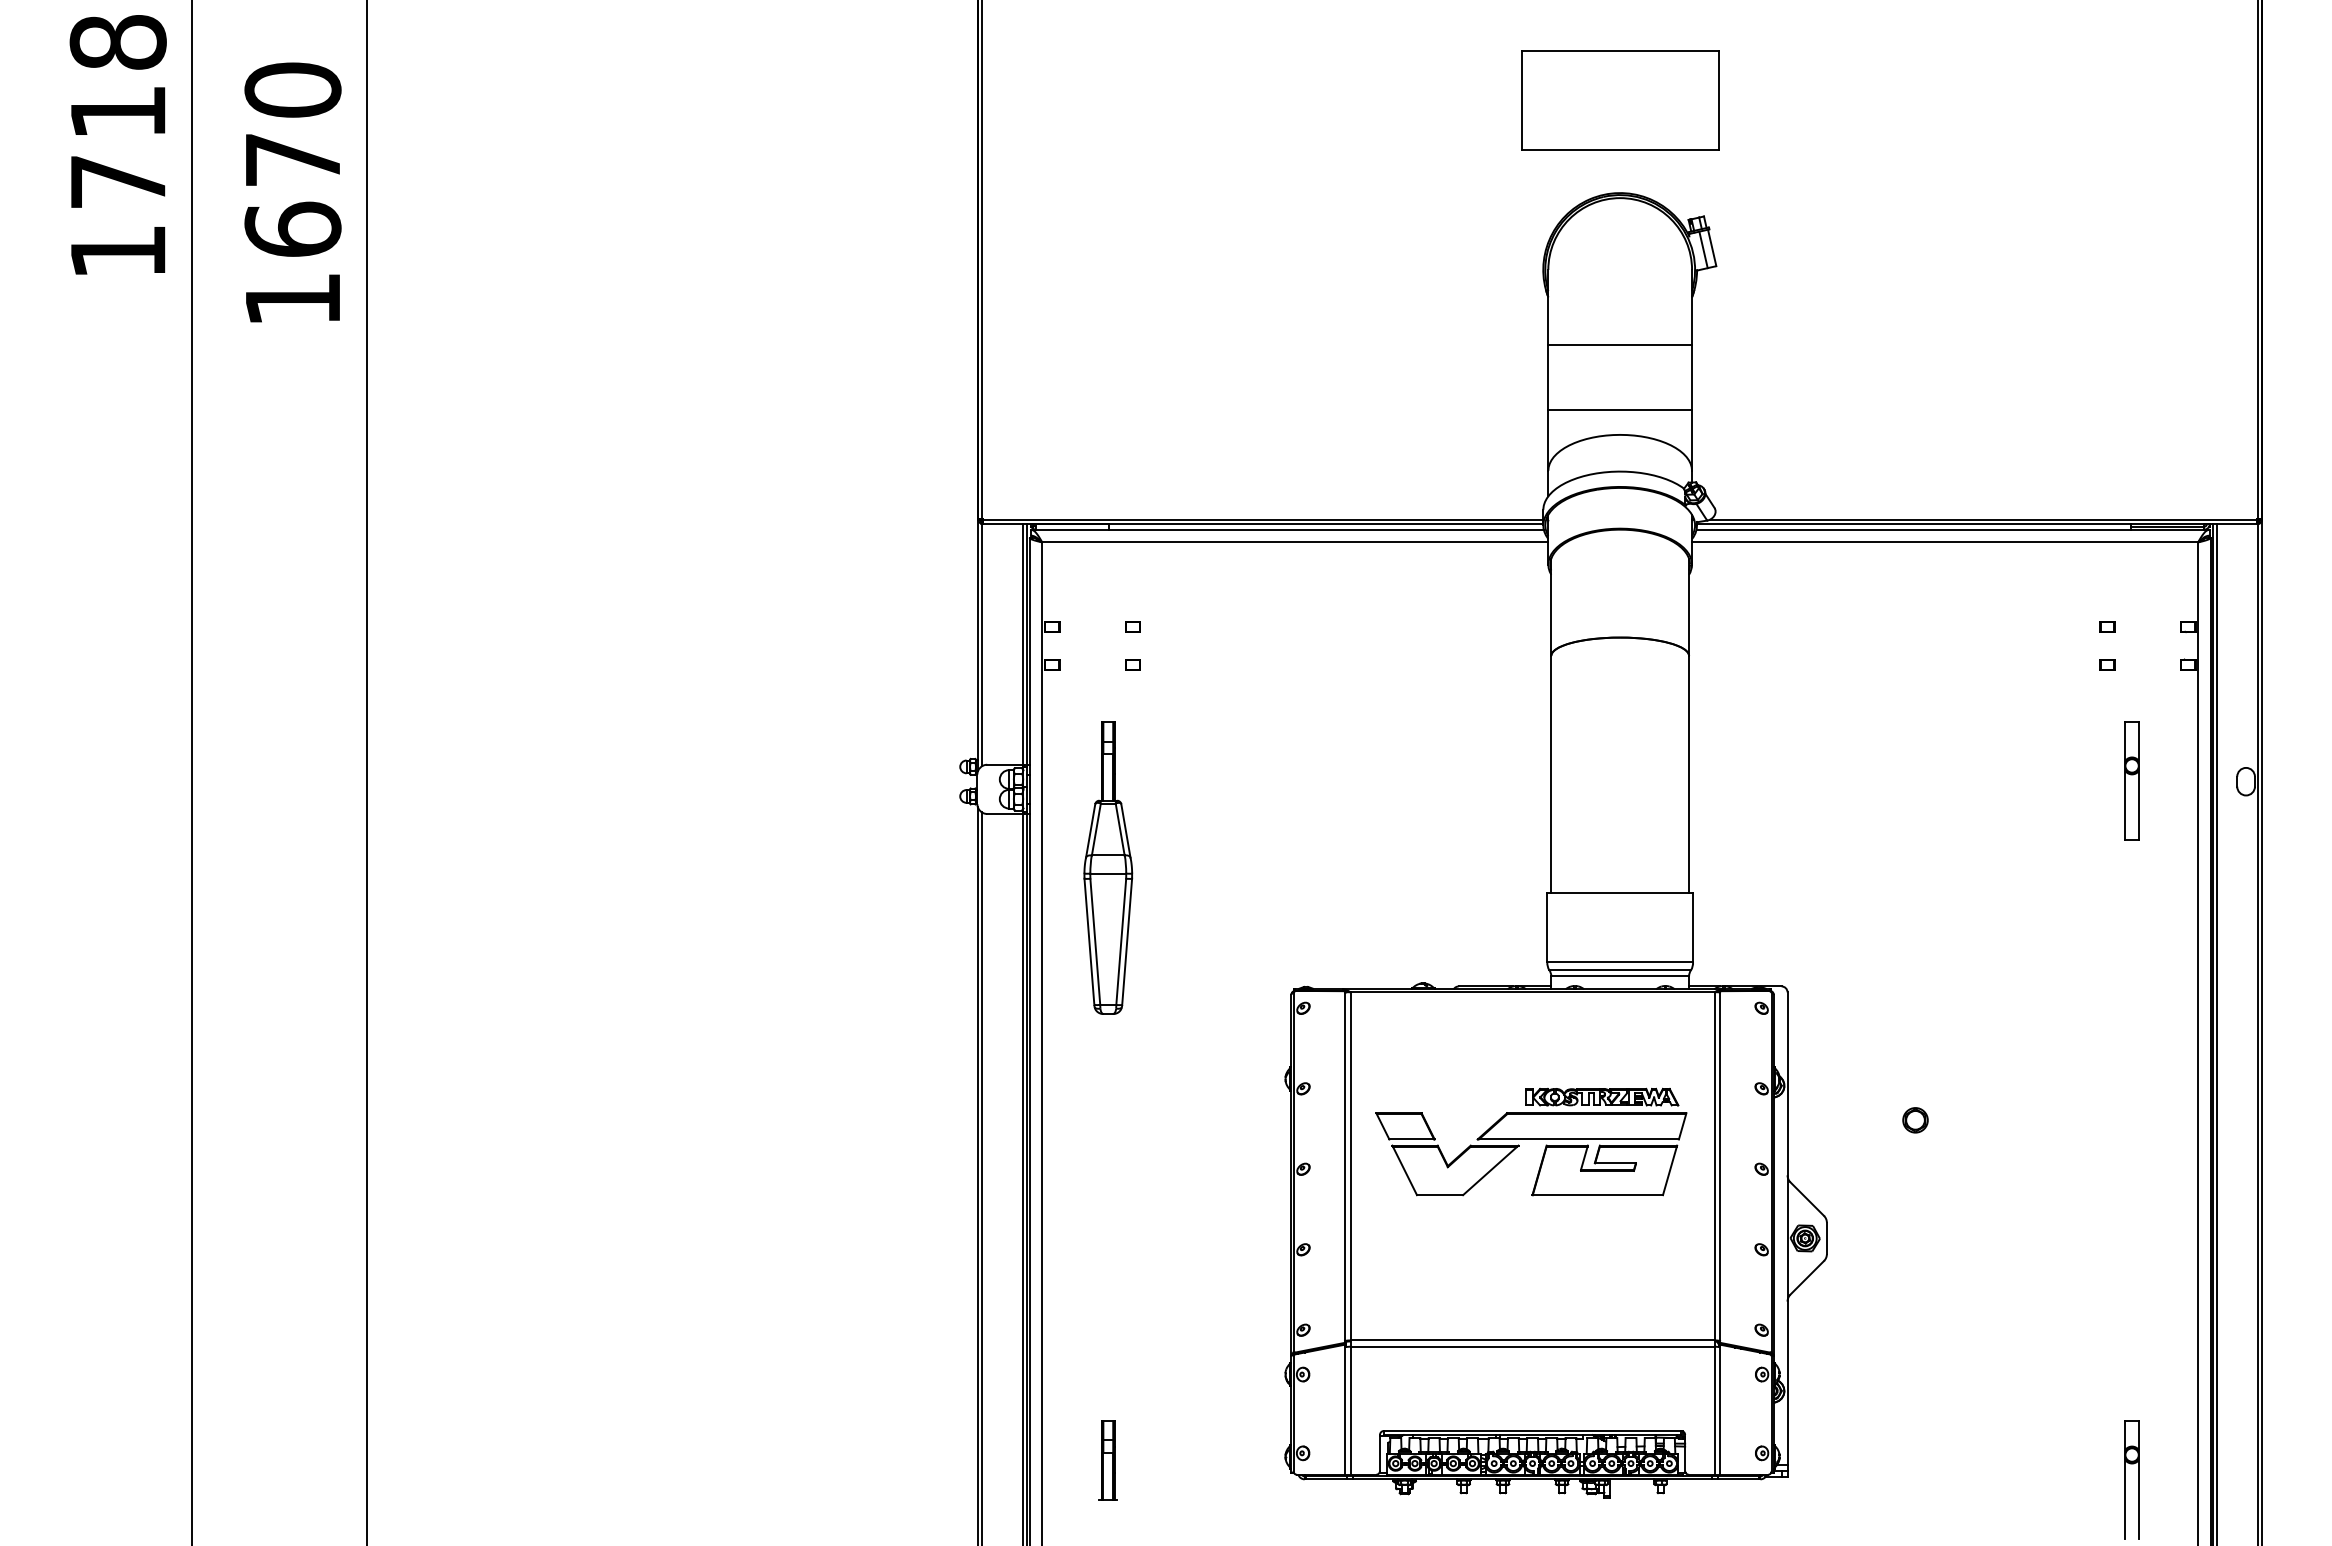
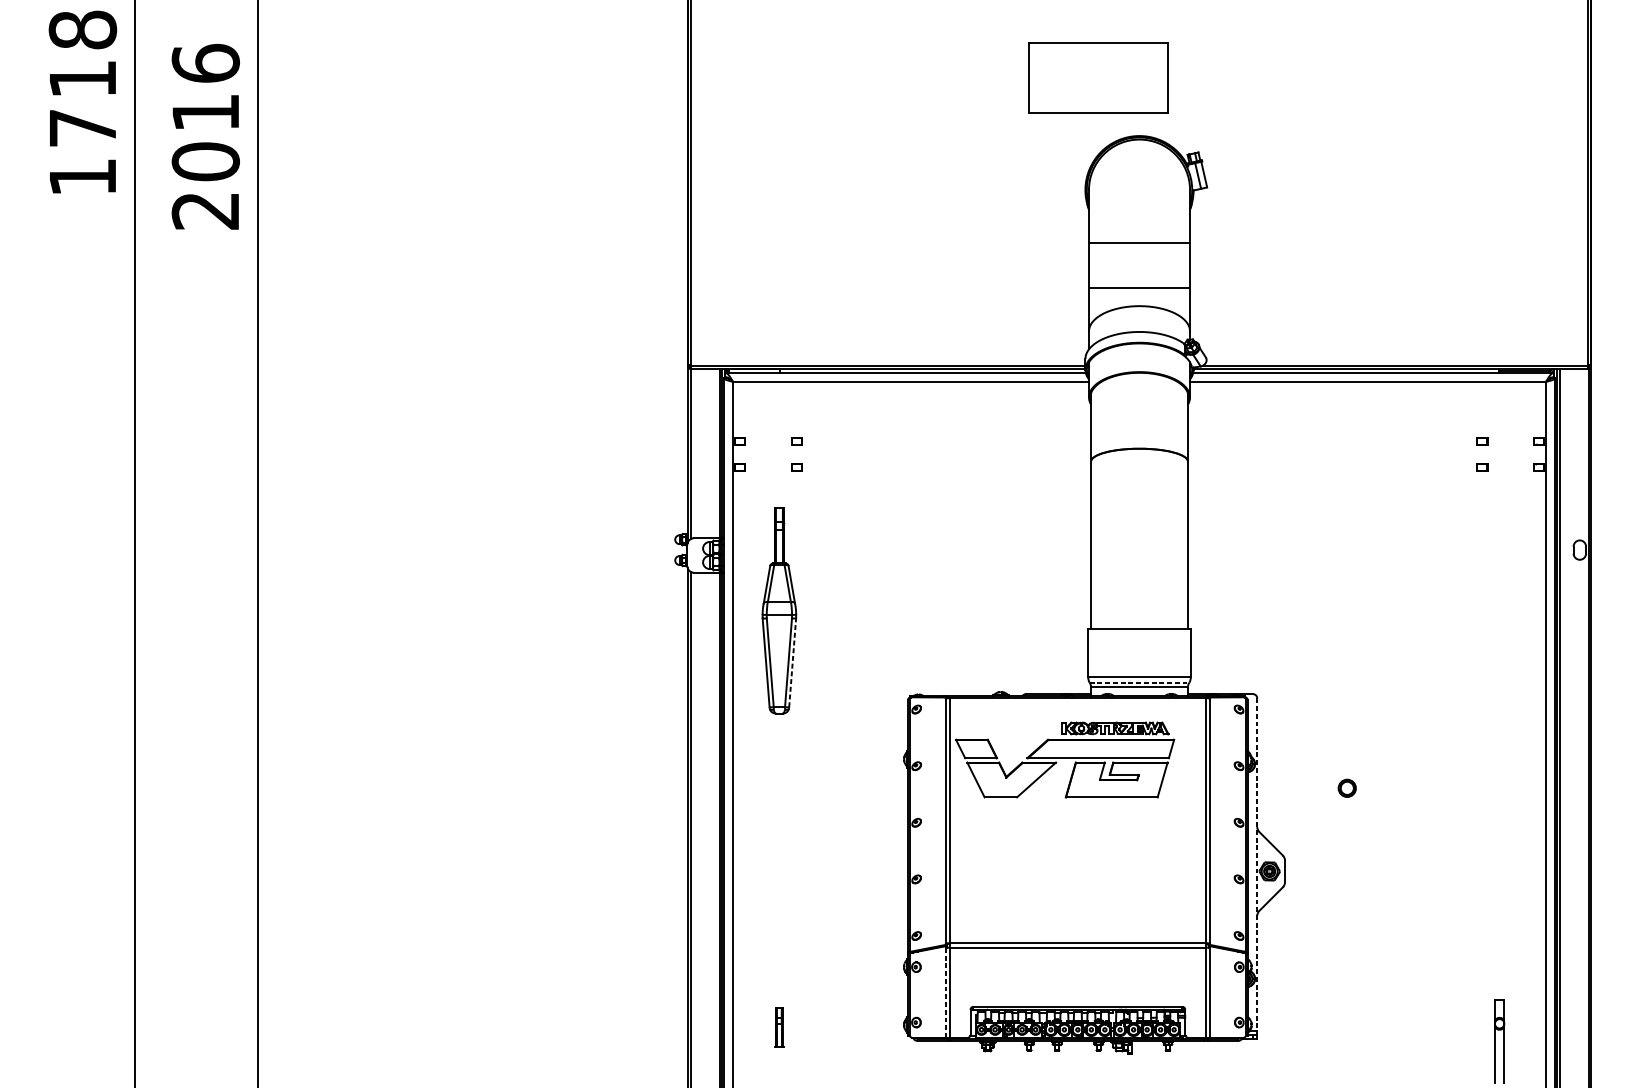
part: (1620, 100) -> (1098, 77), moved
text: (292, 194) -> (205, 137), 1670 -> 2016
part: (2131, 780) -> (1499, 549), removed
line: (1127, 941) -> (792, 662), solid -> dashed
line: (1620, 970) -> (1139, 682), solid -> dashed
part: (1531, 1141) -> (1065, 759), moved
line: (1787, 1229) -> (1257, 865), solid -> dashed
line: (1345, 1410) -> (946, 992), solid -> dashed
part: (1107, 1460) -> (778, 1027), size x0.7

